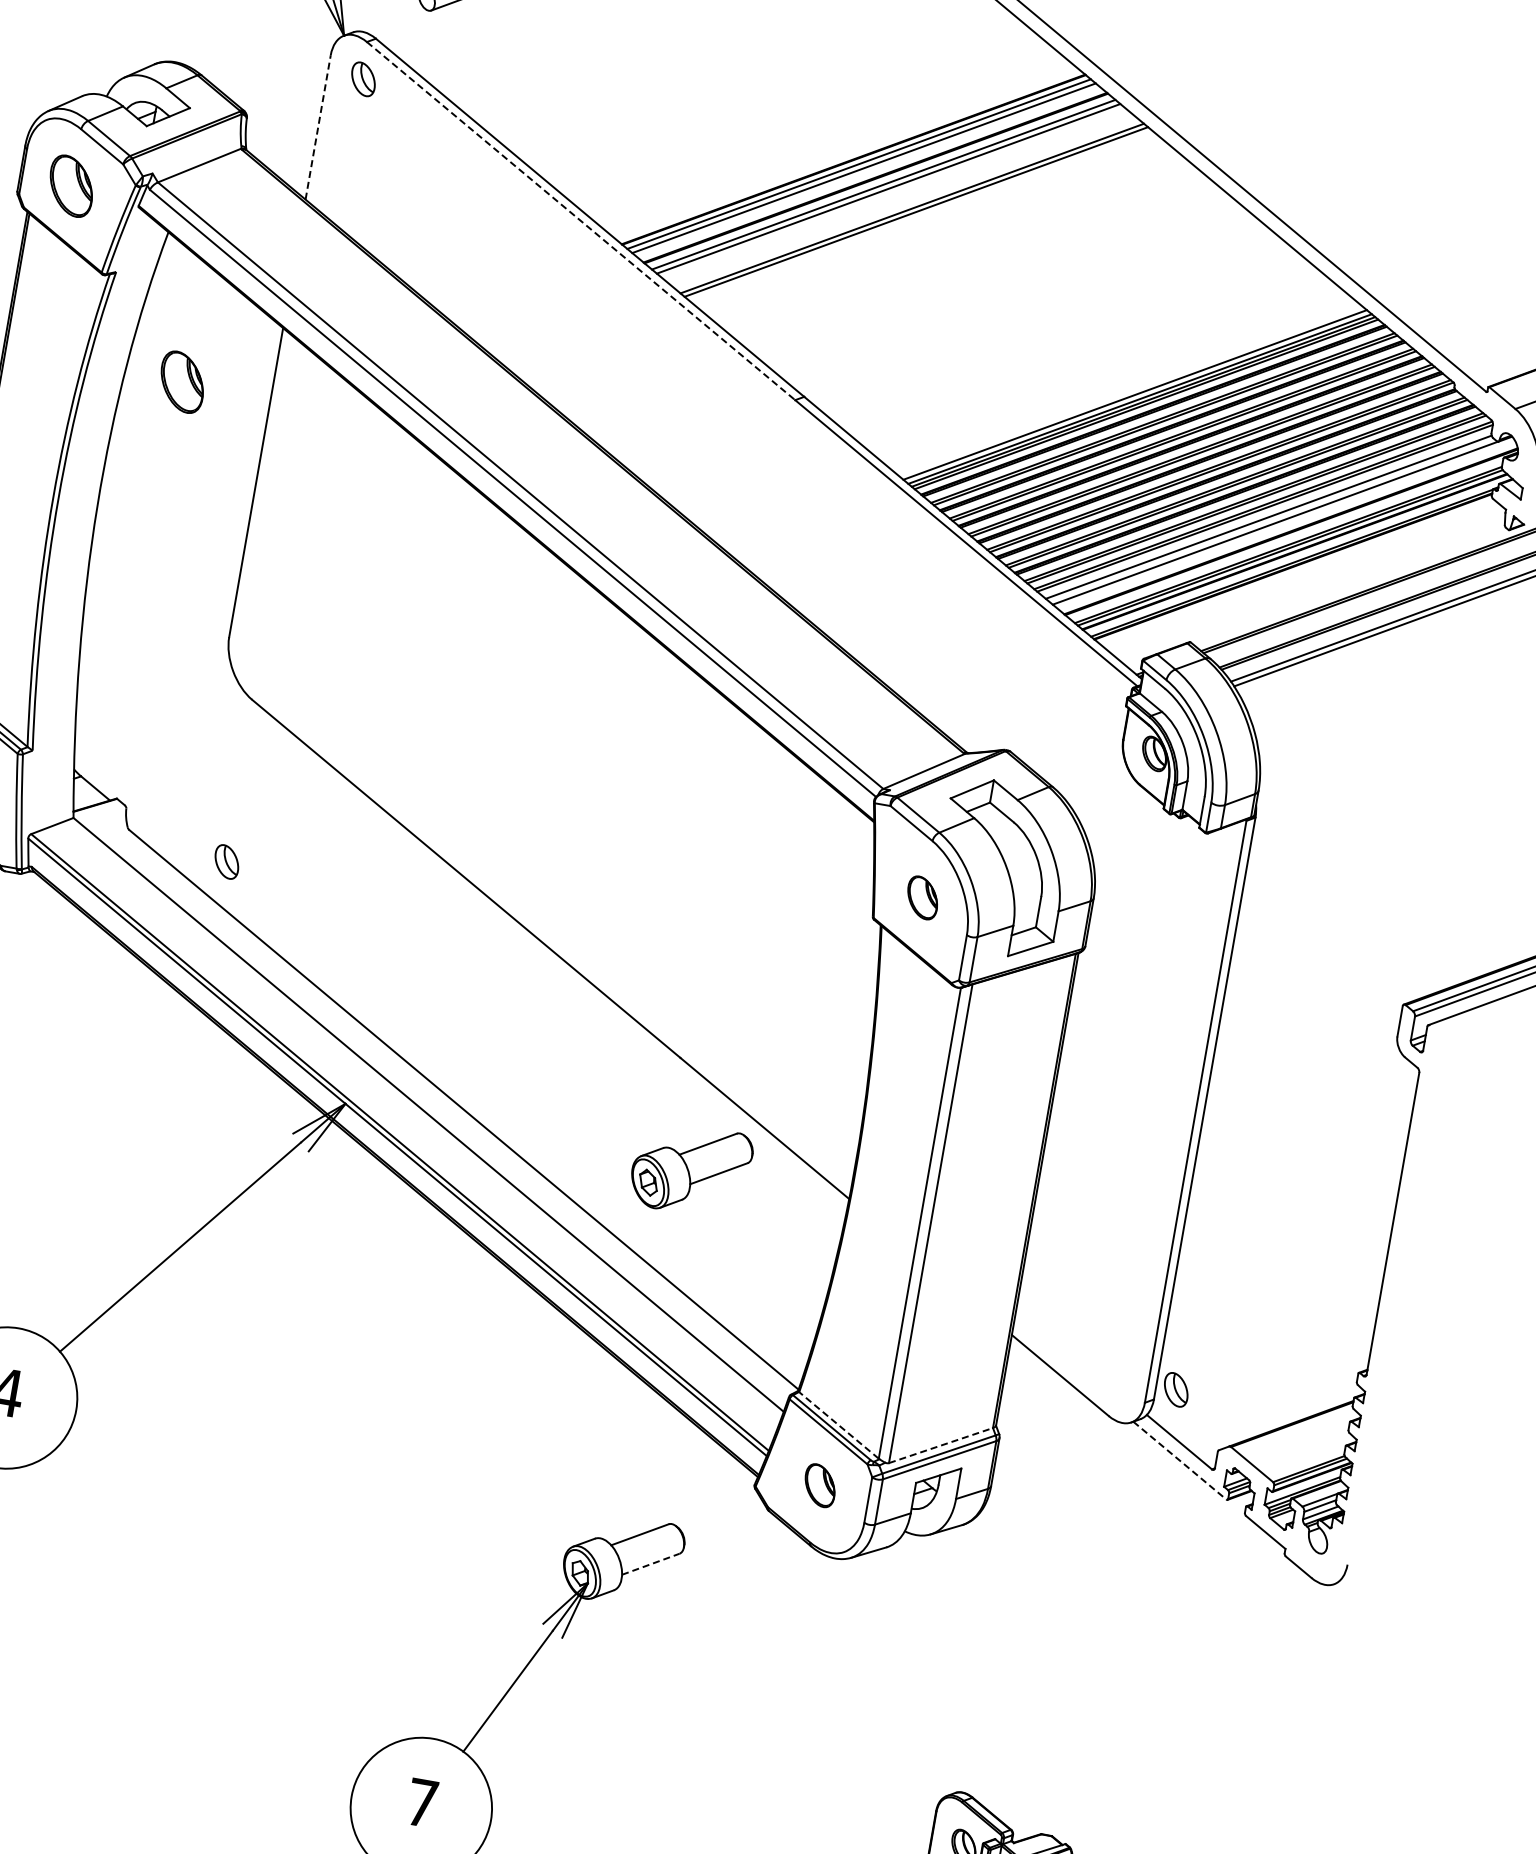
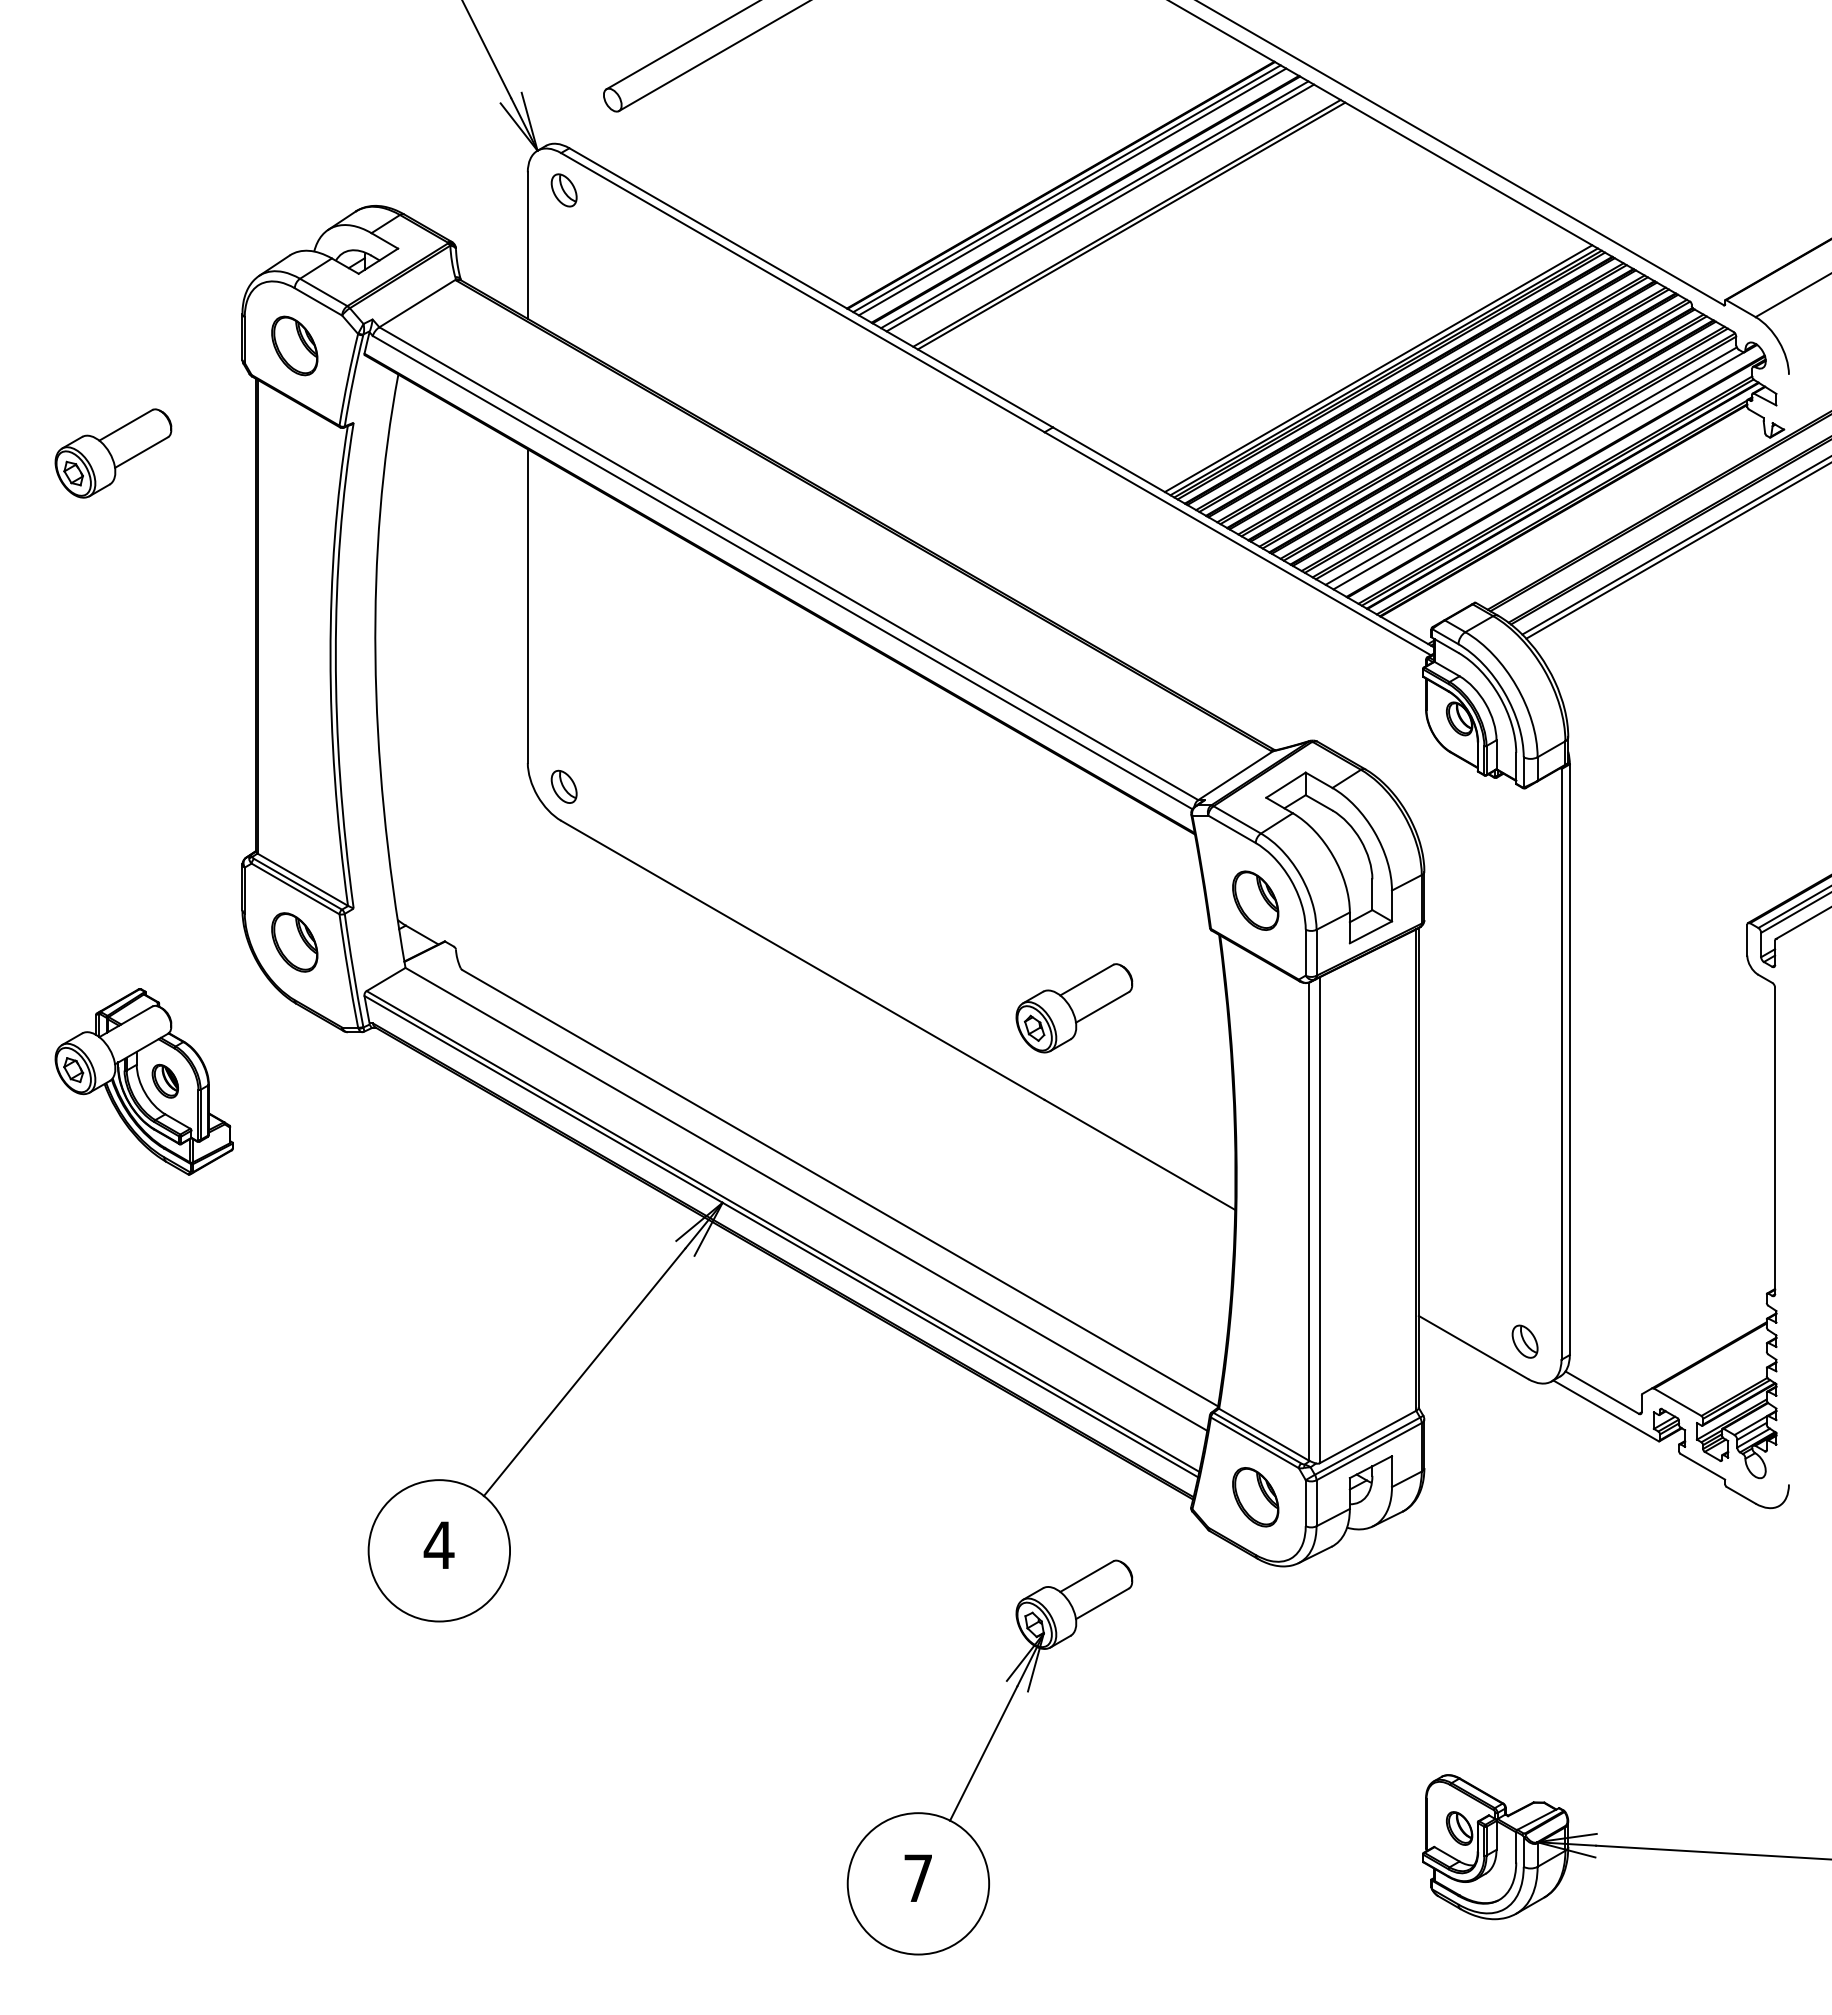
line: (317, 127) -> (527, 245), dashed -> solid
line: (581, 221) -> (803, 292), dashed -> solid
part: (182, 381) -> (437, 519), removed
part: (226, 861) -> (563, 786), moved
part: (922, 897) -> (1255, 900), size x1.43
part: (691, 1170) -> (1074, 1008), moved
part: (1175, 1389) -> (1524, 1341), moved
line: (839, 1425) -> (1264, 1434), dashed -> solid
line: (940, 1445) -> (1367, 1437), dashed -> solid
line: (1179, 1460) -> (1605, 1410), dashed -> solid
part: (819, 1485) -> (1255, 1497), size x1.43
line: (650, 1563) -> (1102, 1603), dashed -> solid

